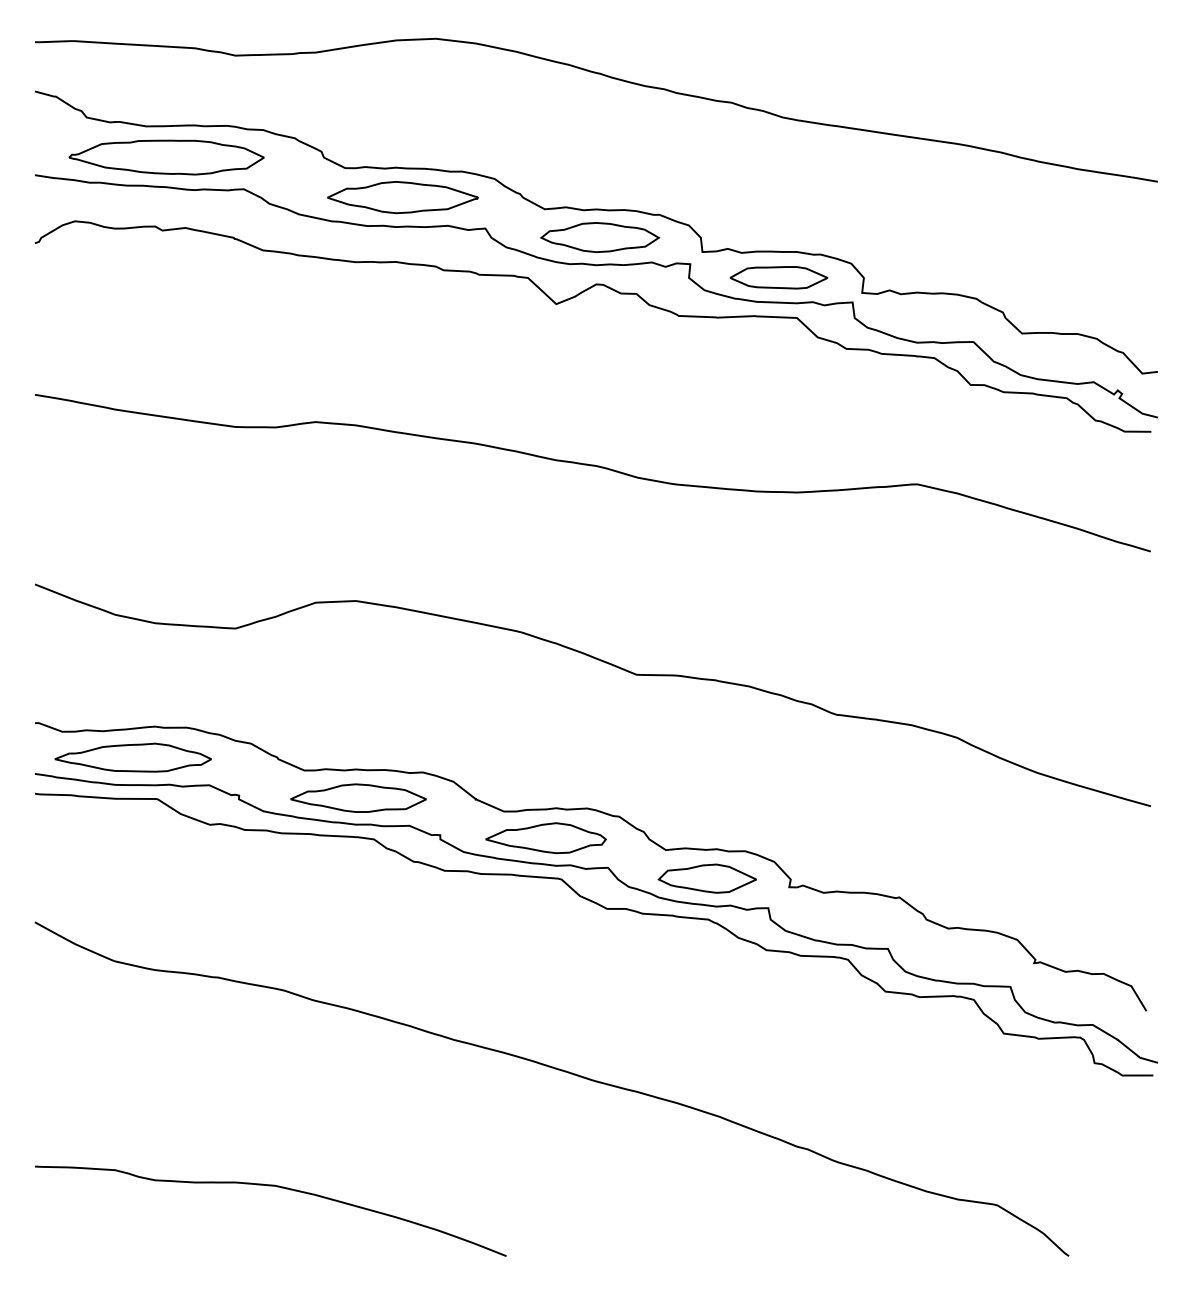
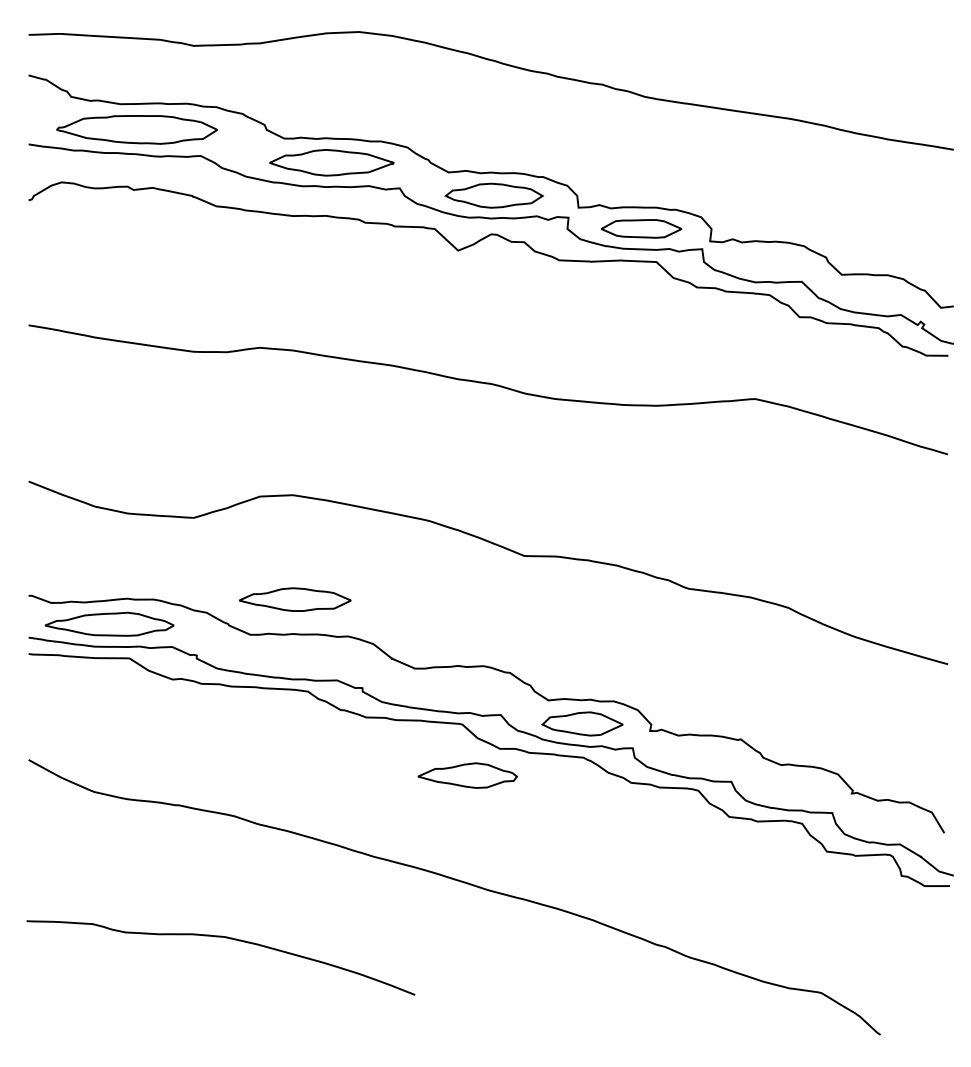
part: (358, 798) -> (295, 599), moved
part: (545, 838) -> (467, 775), moved
curve: (276, 1187) -> (225, 938), moved

